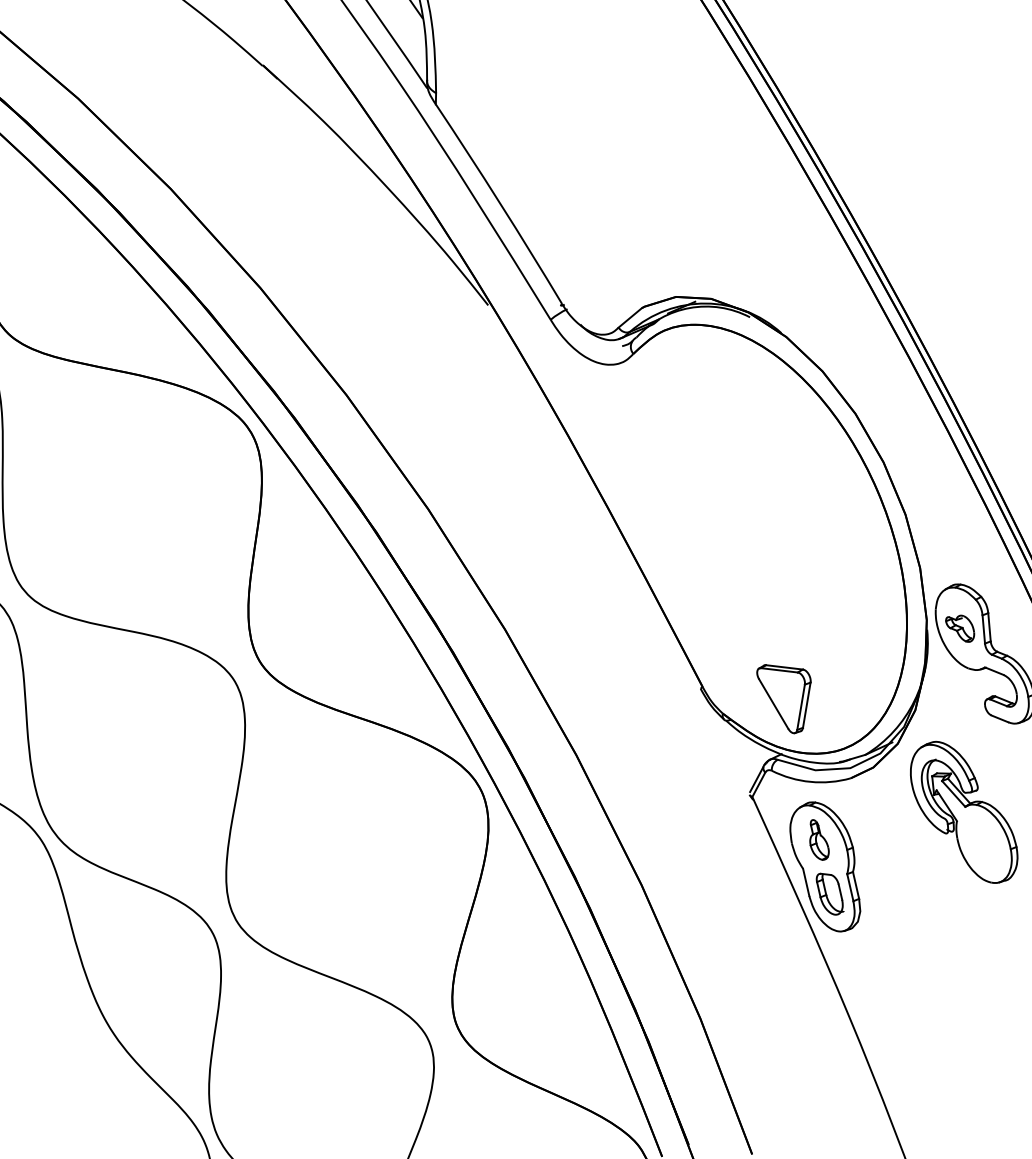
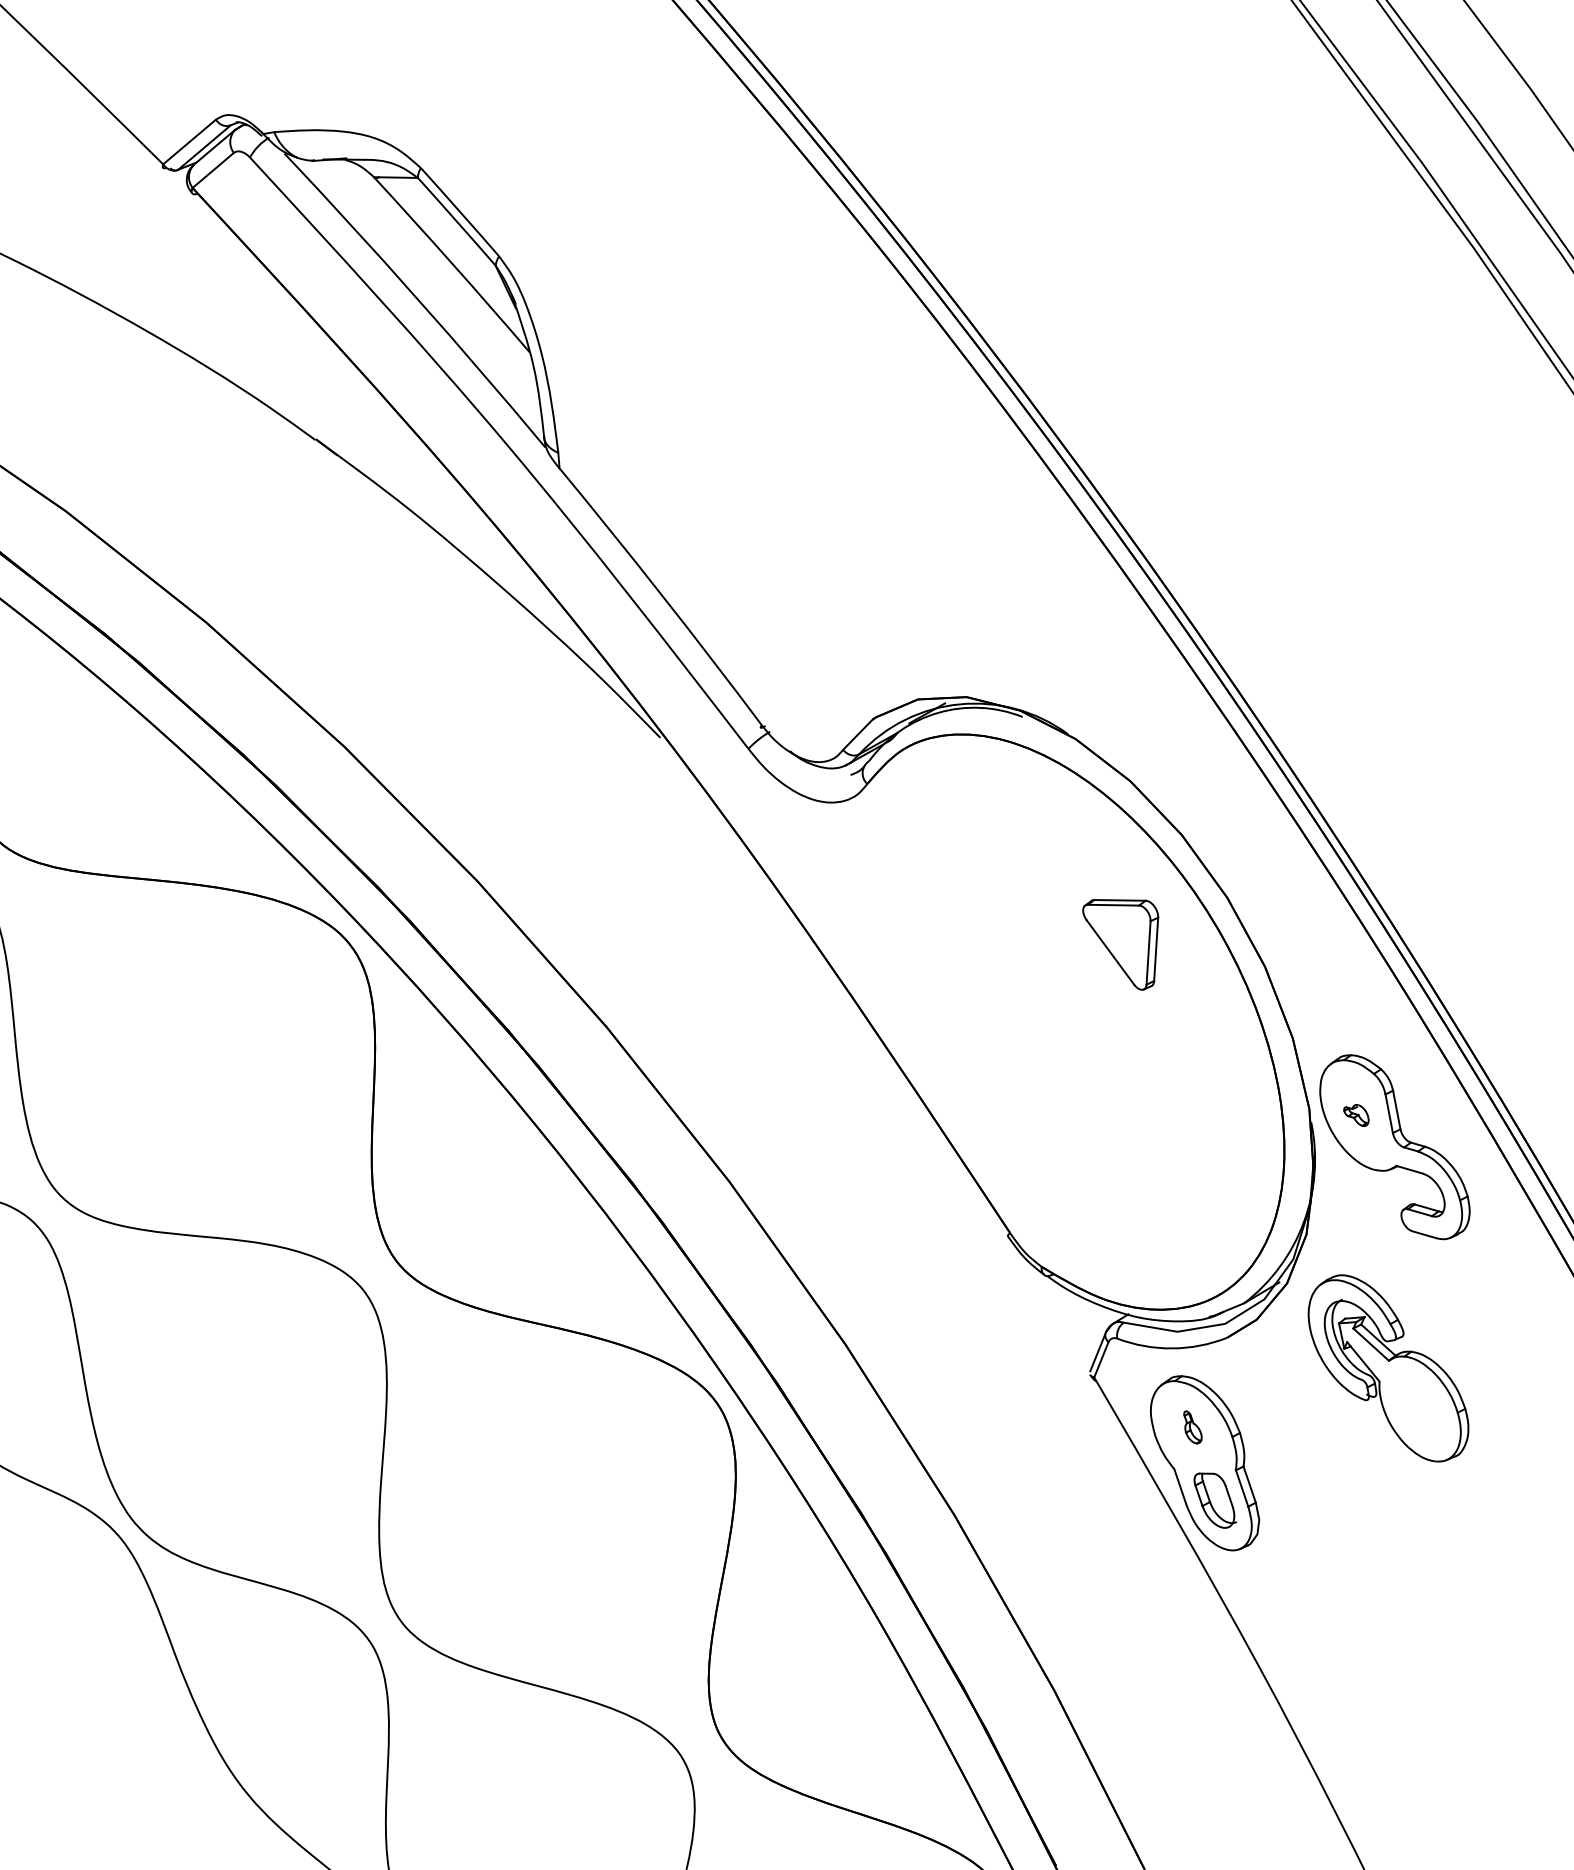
part: (960, 628) -> (1356, 1115), size x0.6
part: (781, 699) -> (1120, 944), moved
part: (819, 840) -> (1192, 1427), size x0.6

